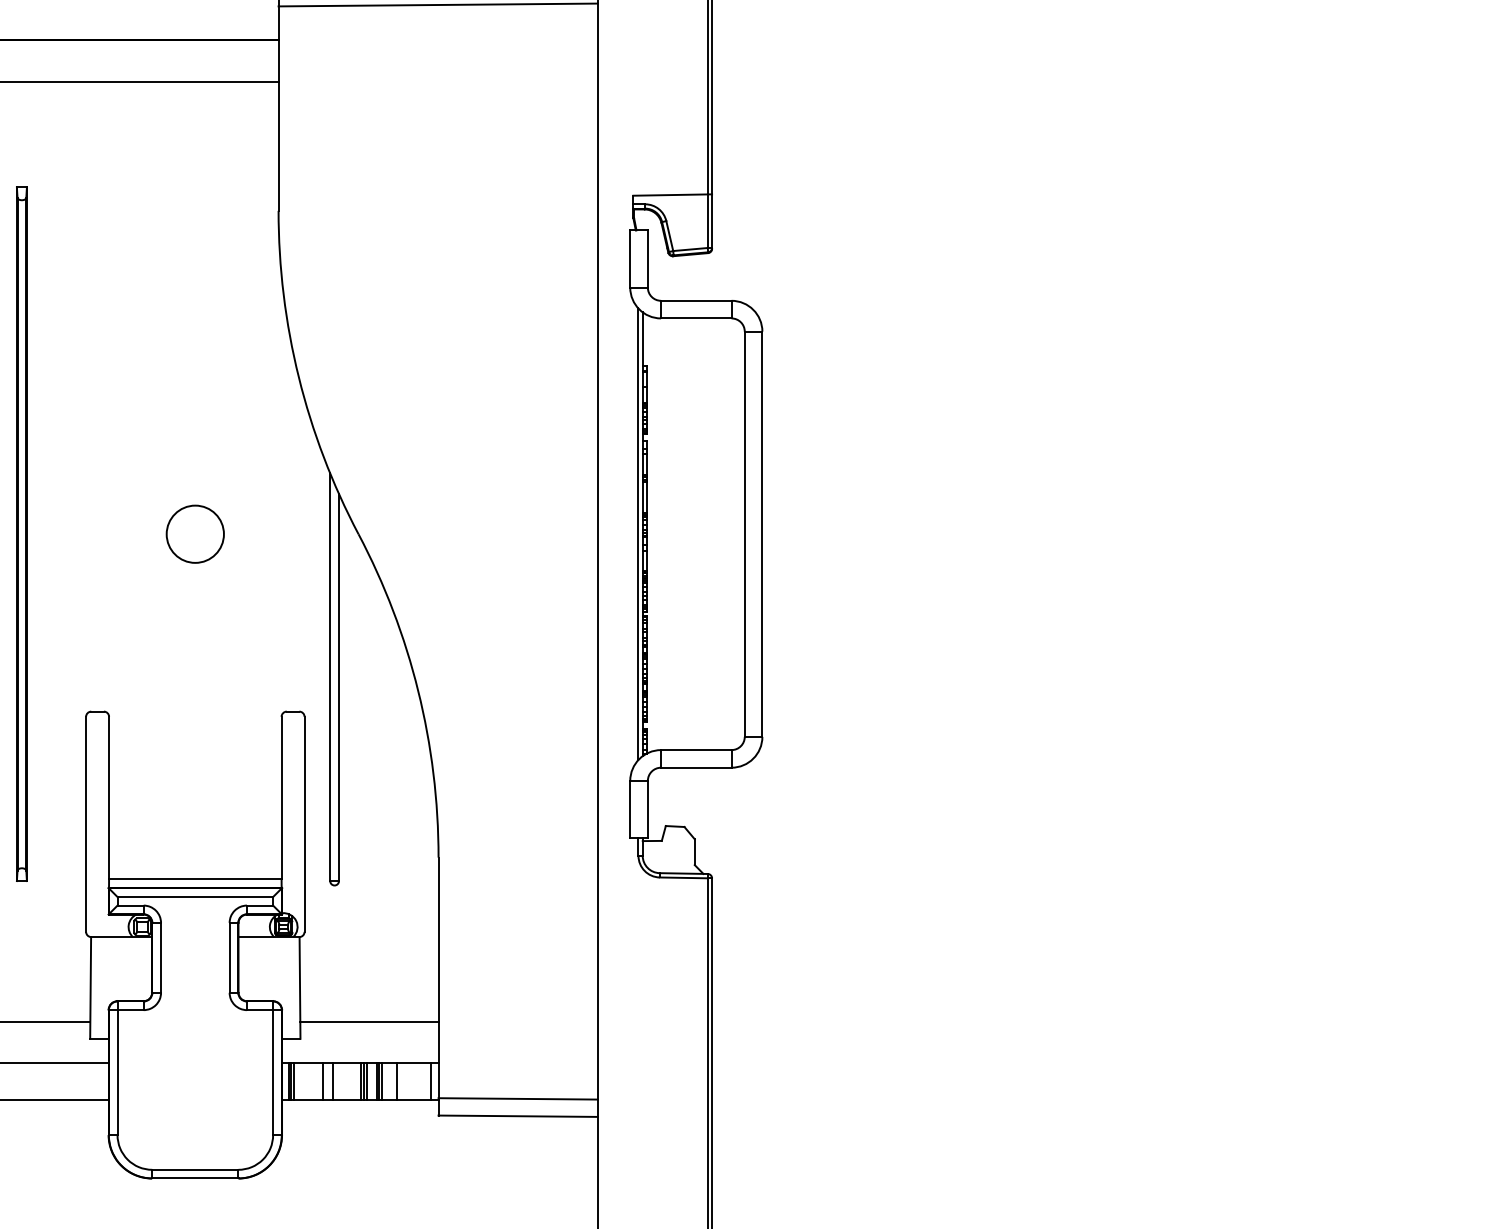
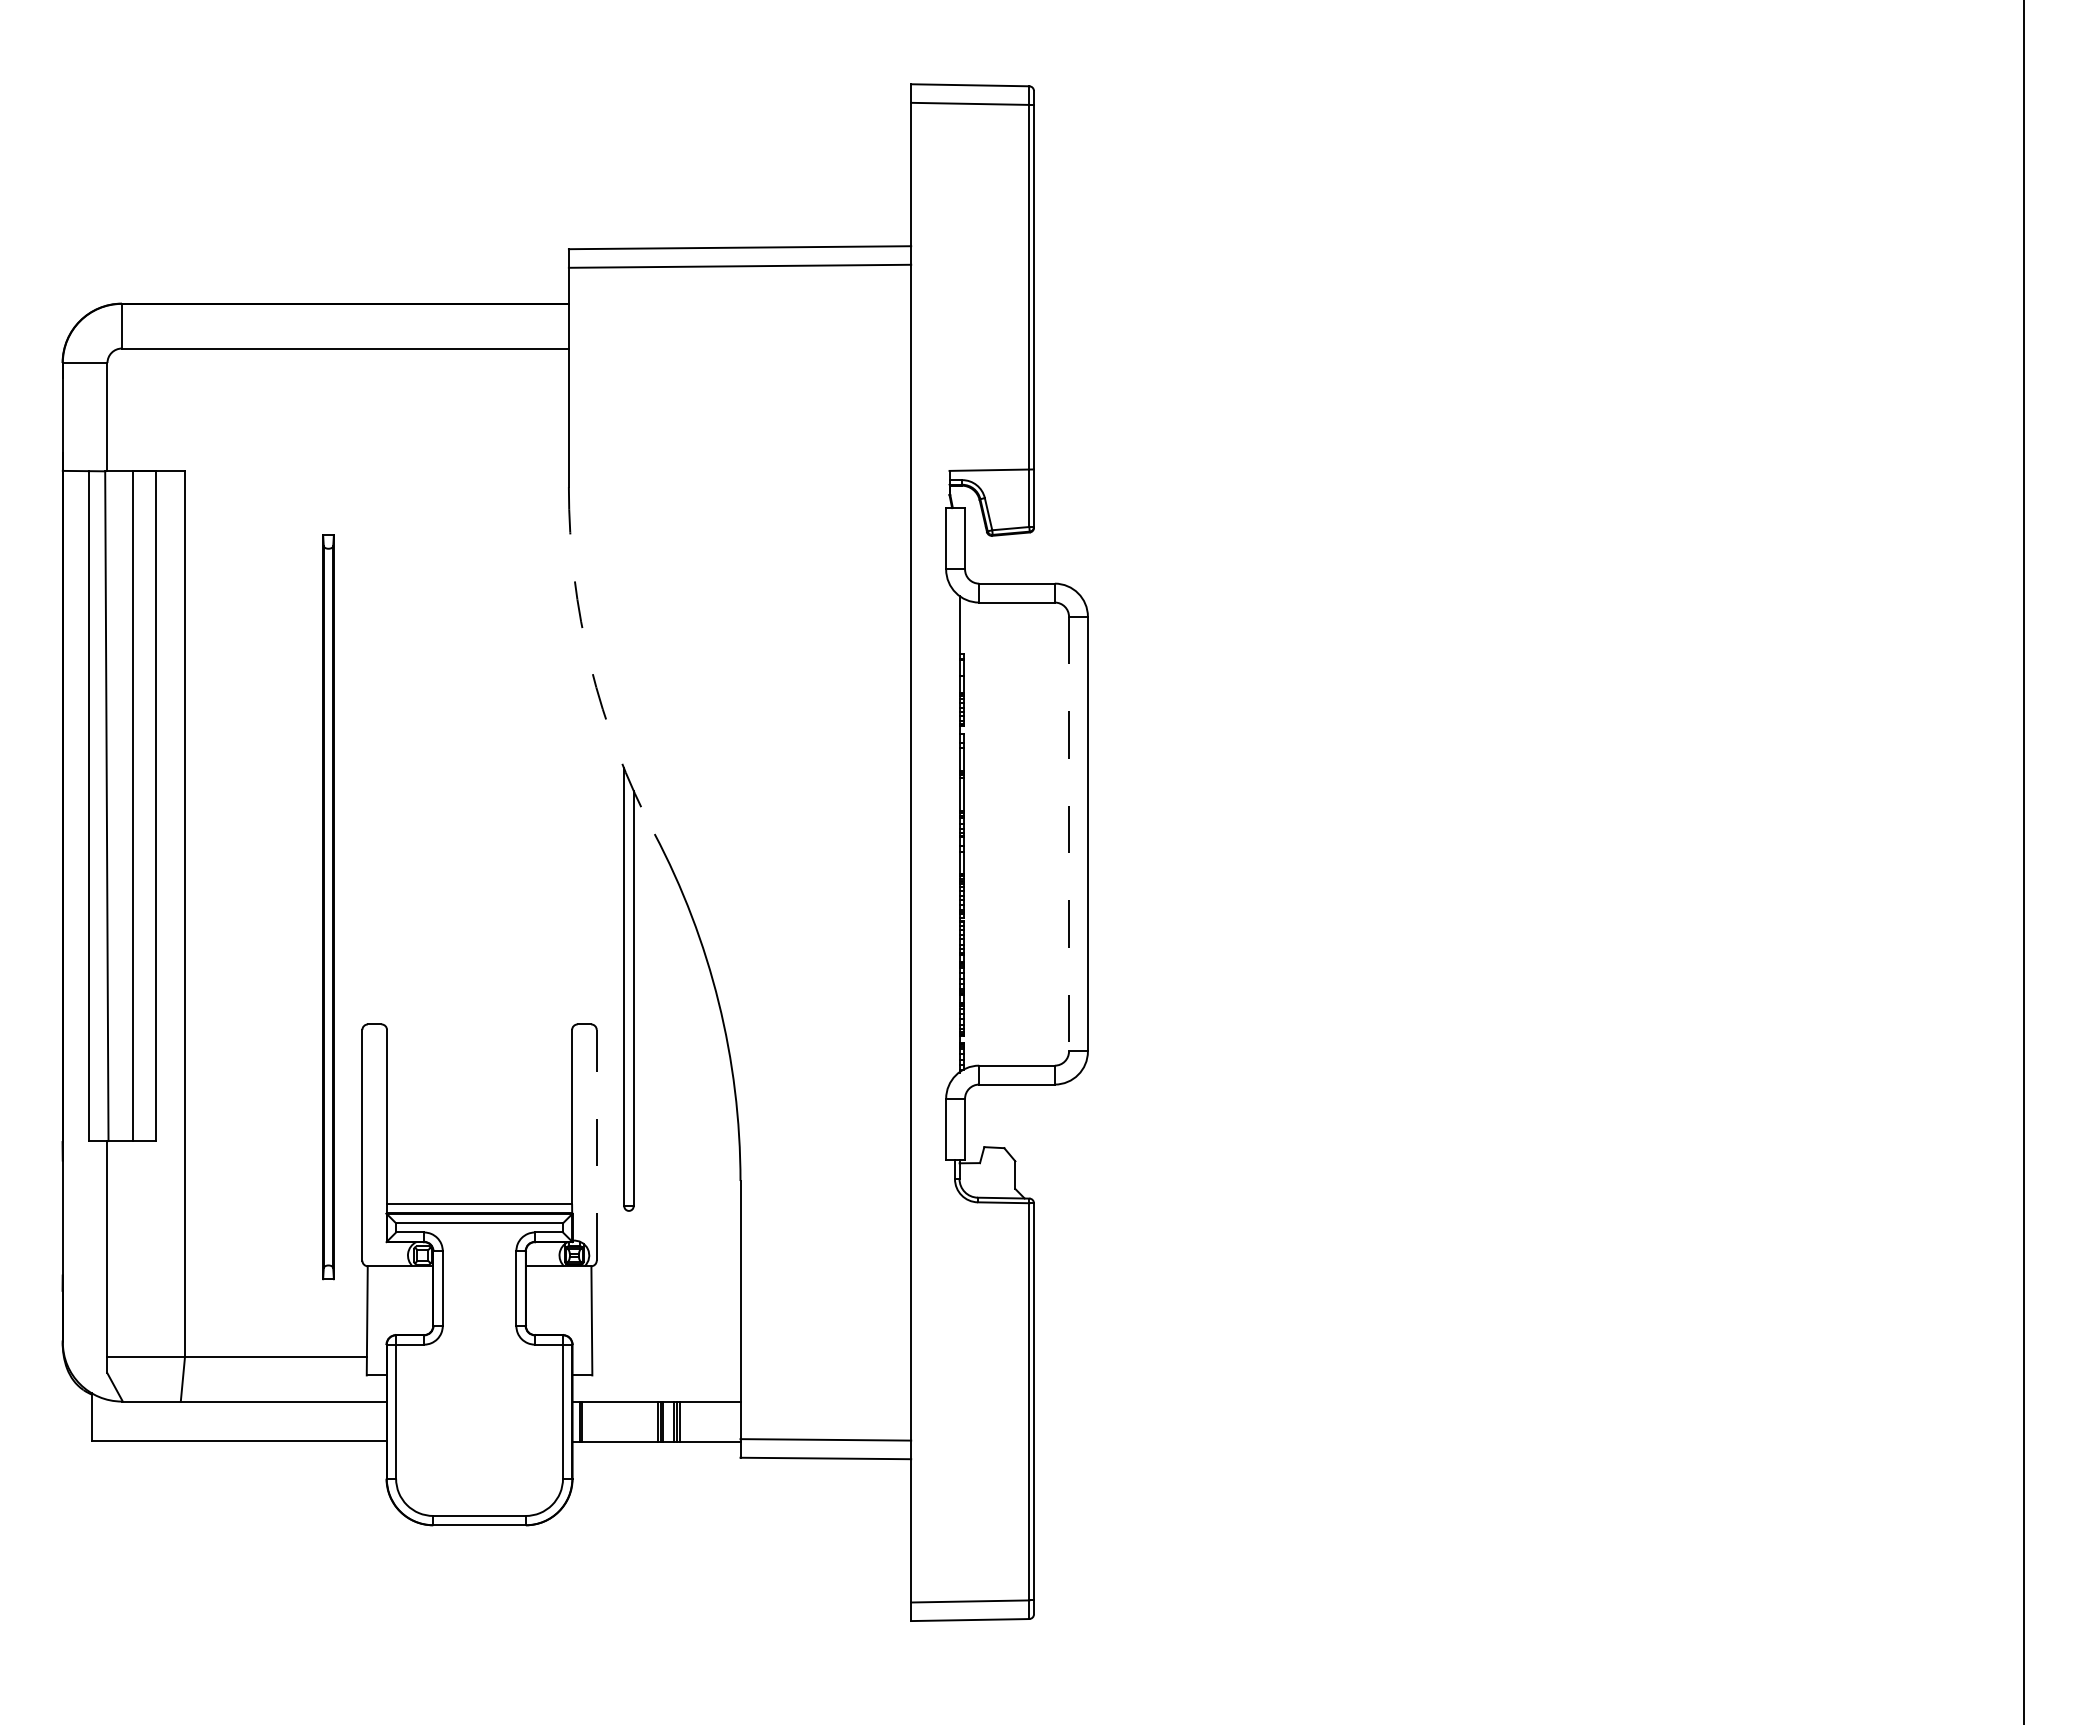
arc: (298, 377) -> (590, 665), solid -> dashed
circle: (195, 533) -> (479, 833), removed
line: (638, 533) -> (955, 833), removed
part: (21, 534) -> (328, 907), moved
line: (745, 534) -> (1069, 834), solid -> dashed
line: (304, 823) -> (596, 1144), solid -> dashed
line: (369, 1021) -> (666, 1356), removed
line: (294, 1081) -> (585, 1421), removed
line: (322, 1081) -> (616, 1421), removed
line: (333, 1081) -> (627, 1421), removed
line: (397, 1081) -> (696, 1421), removed
line: (431, 1081) -> (732, 1421), removed

